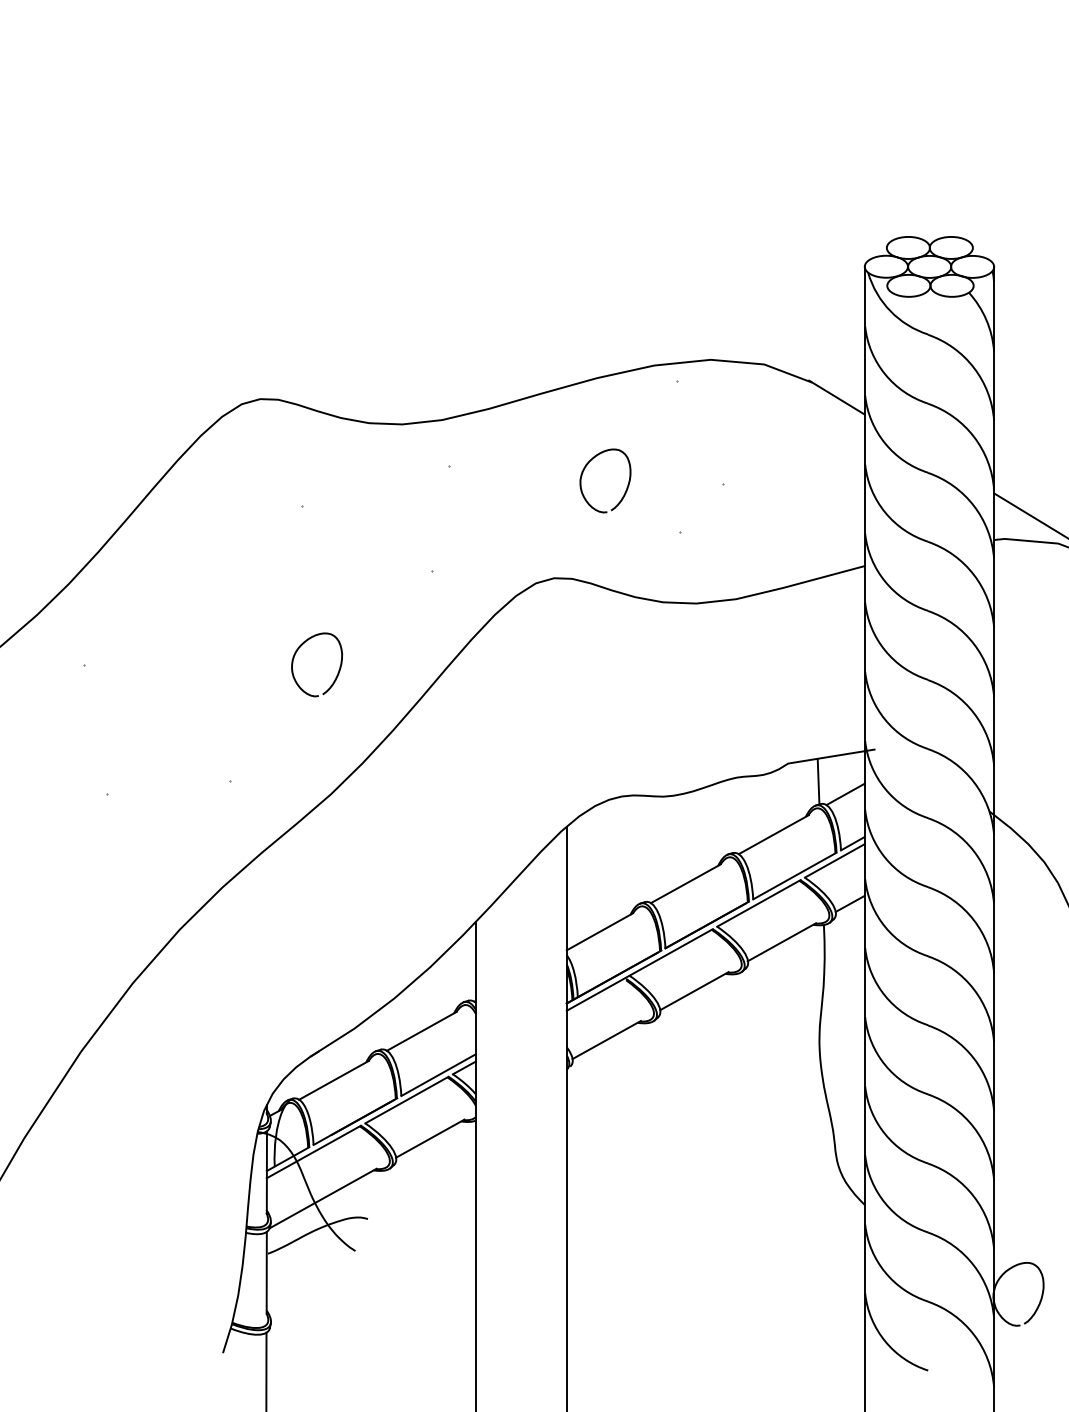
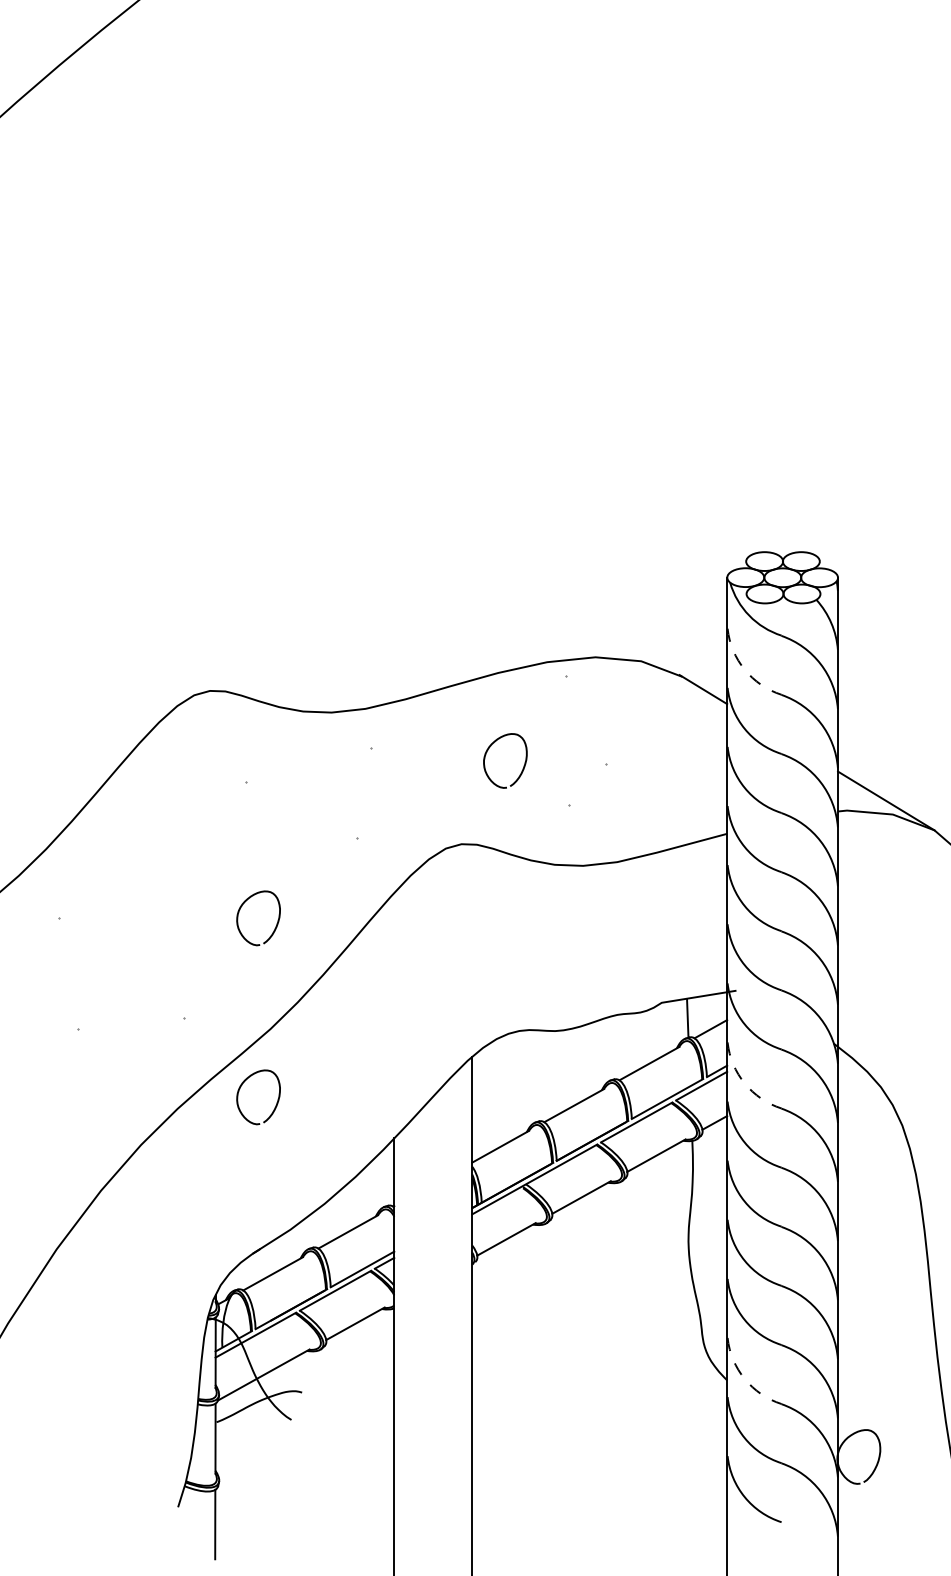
arc: (884, 374) -> (744, 669), solid -> dashed
arc: (884, 857) -> (744, 1083), solid -> dashed
curve: (337, 880) -> (276, 1102), added
arc: (884, 1203) -> (744, 1379), solid -> dashed

